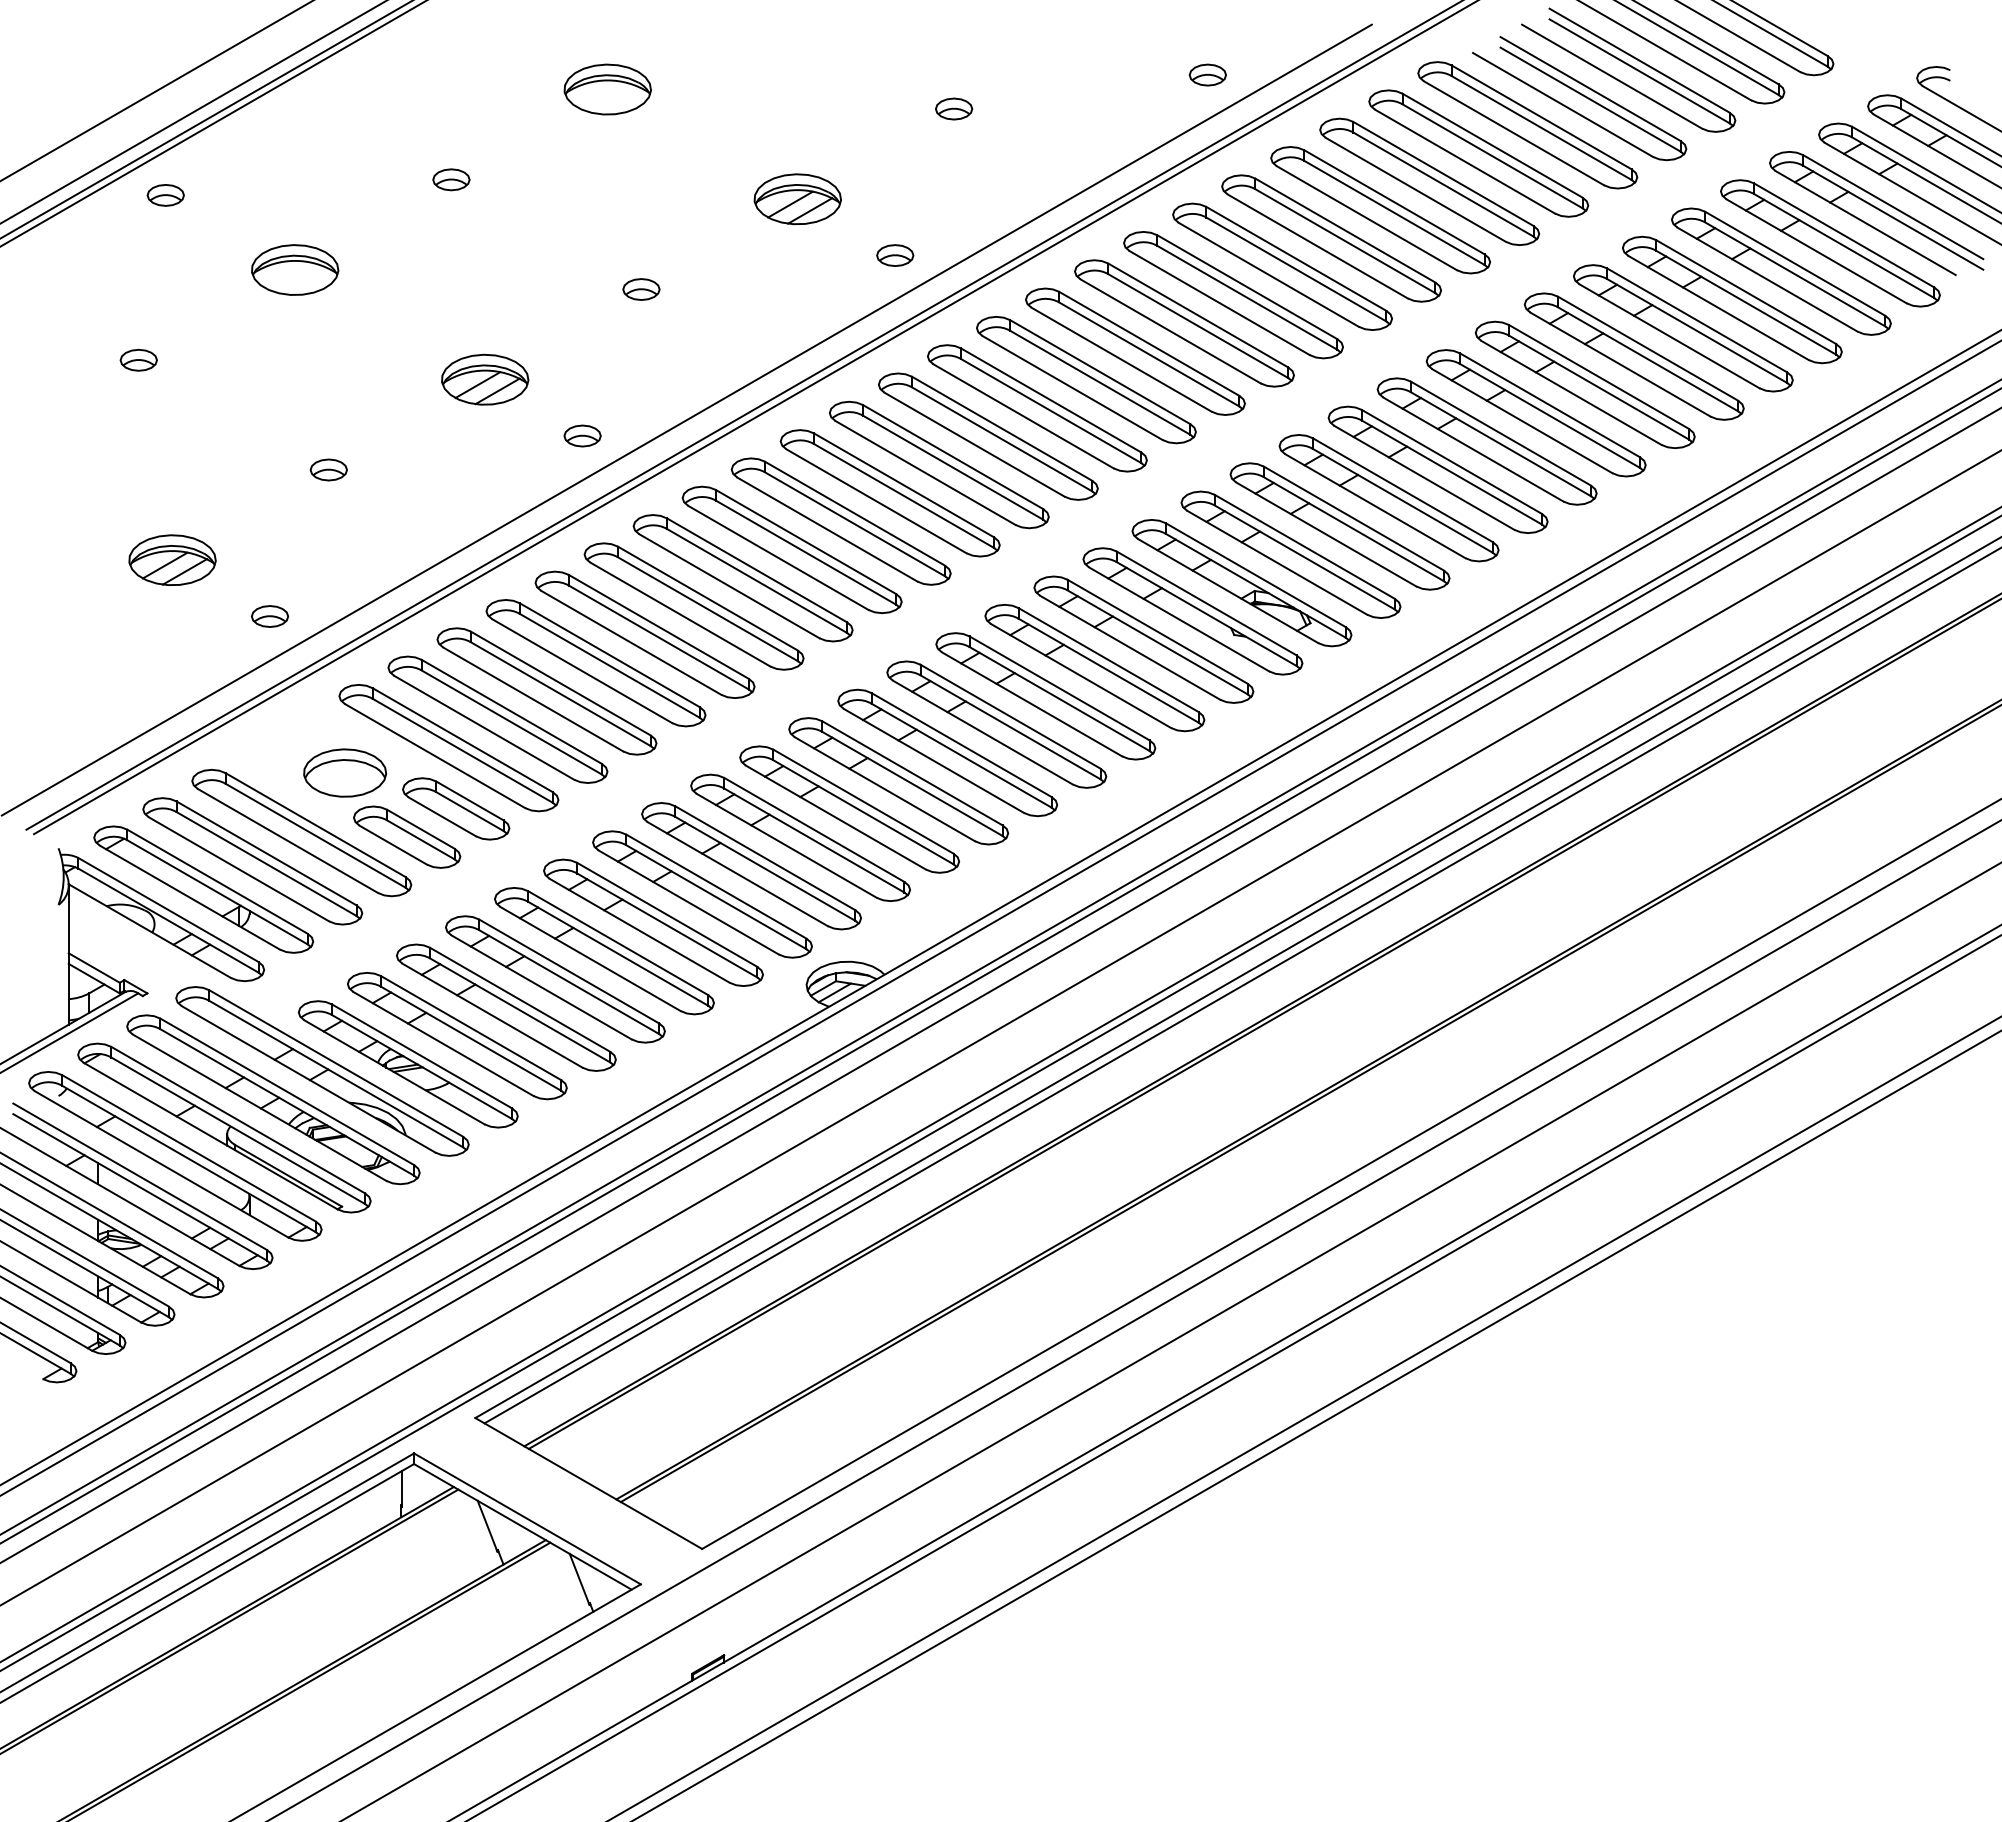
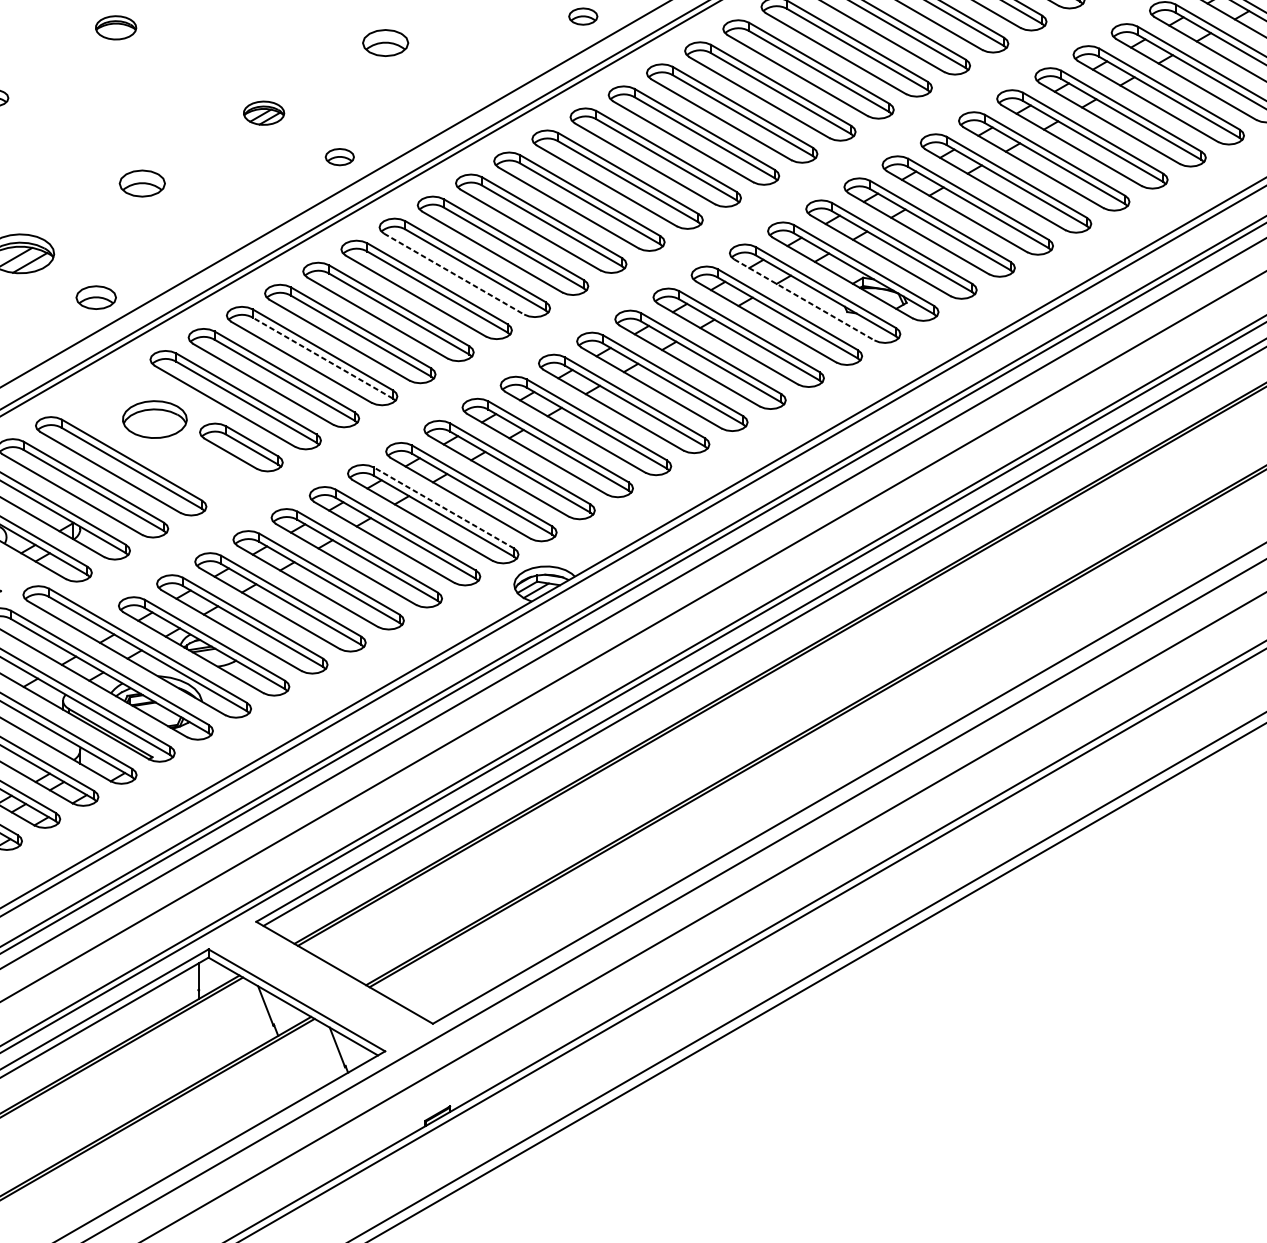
part: (295, 269) -> (116, 27), size x0.6
part: (641, 289) -> (385, 43), size x1.6
part: (485, 379) -> (264, 113), size x0.6
part: (328, 469) -> (141, 183), size x1.6
line: (729, 586) -> (454, 274), solid -> dashed
part: (270, 616) -> (96, 297), size x1.4
line: (1179, 619) -> (804, 299), solid -> dashed
line: (560, 694) -> (322, 358), solid -> dashed
part: (407, 836) -> (203, 468), removed
line: (716, 886) -> (444, 507), solid -> dashed

